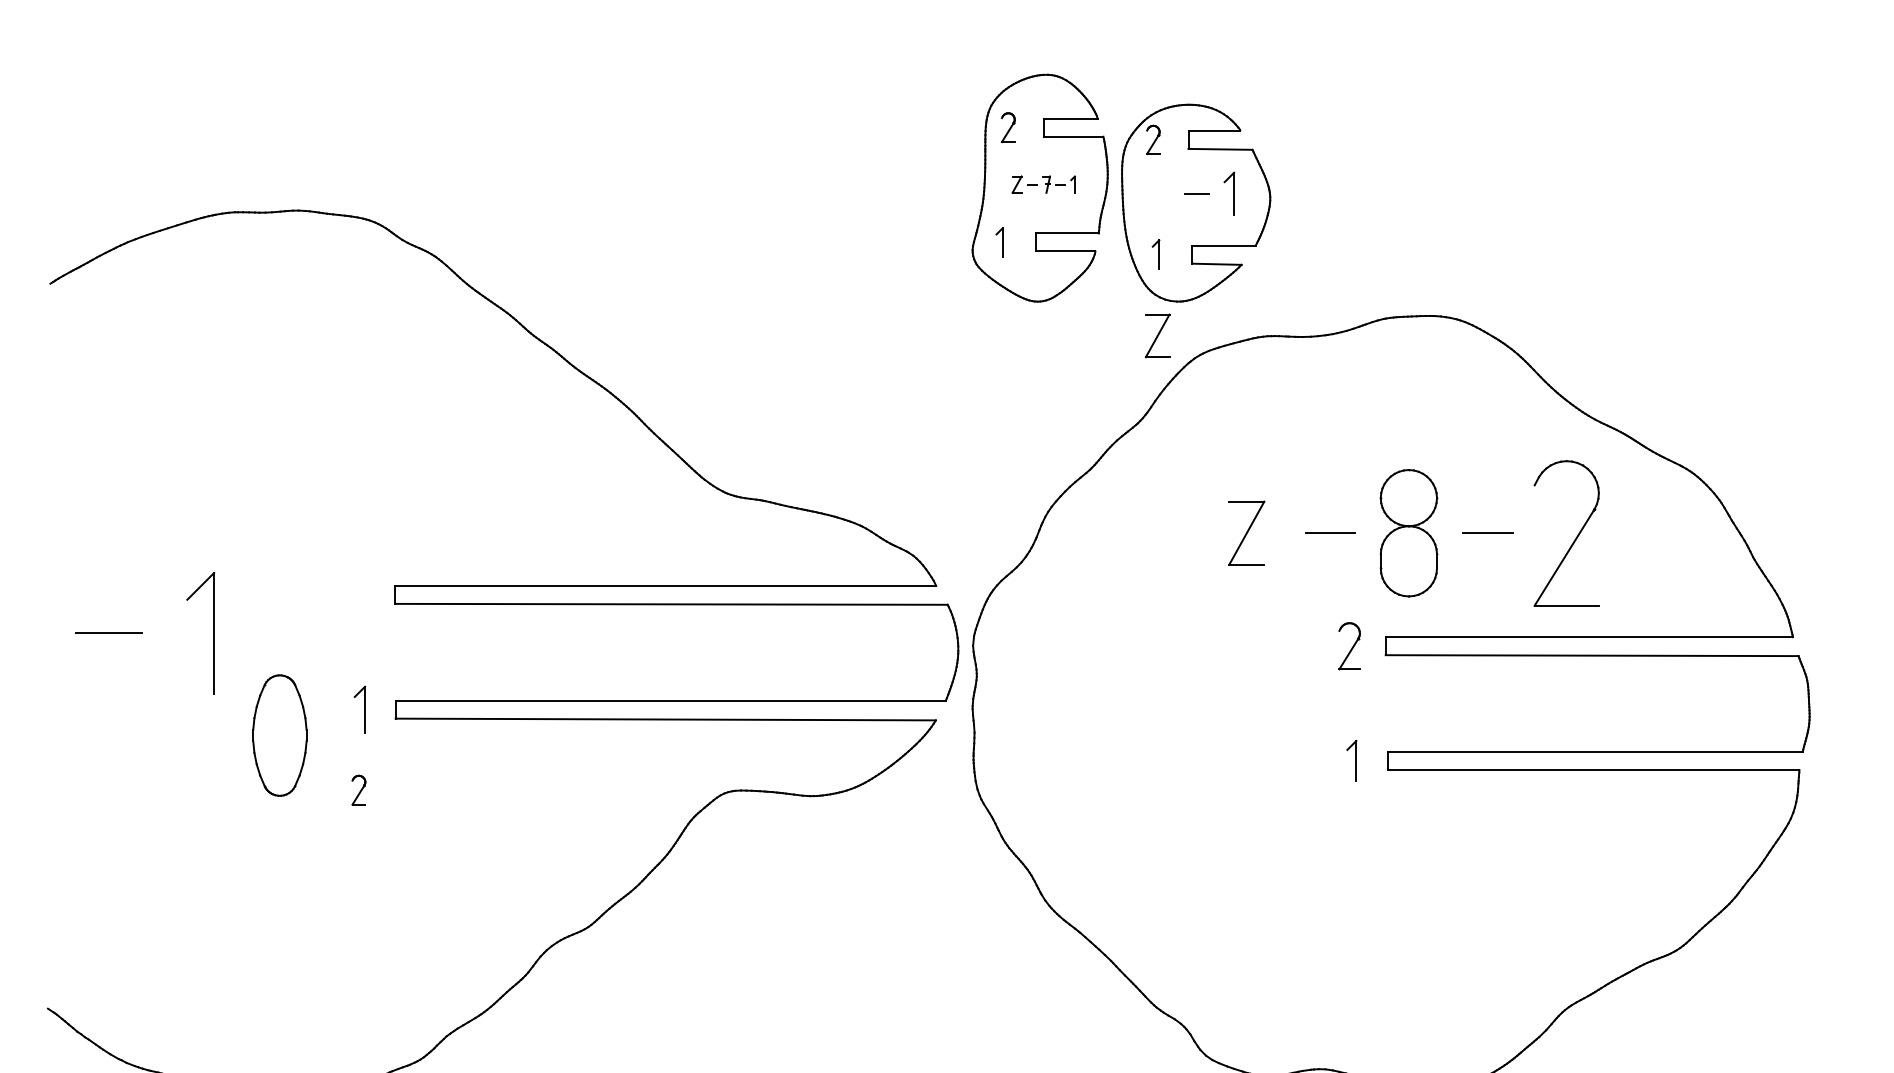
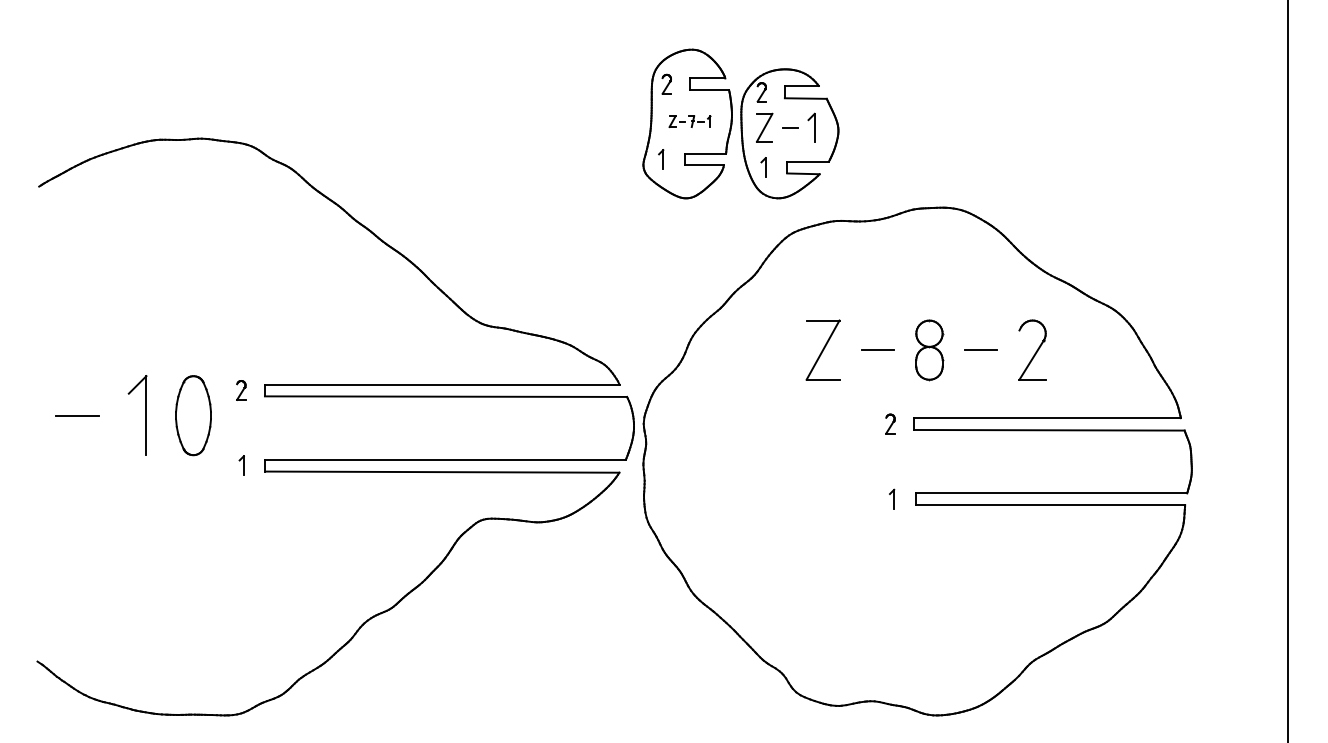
part: (1157, 335) -> (764, 127), moved
part: (1245, 532) -> (822, 349), size x1.43
part: (1566, 532) -> (1032, 349), size x0.62
part: (1409, 533) -> (929, 350), size x0.71
part: (1349, 645) -> (890, 423), size x0.62
part: (359, 709) -> (241, 465), size x0.62
part: (279, 735) -> (193, 415), moved
part: (1352, 759) -> (892, 498), size x0.71
part: (359, 790) -> (241, 390), moved

